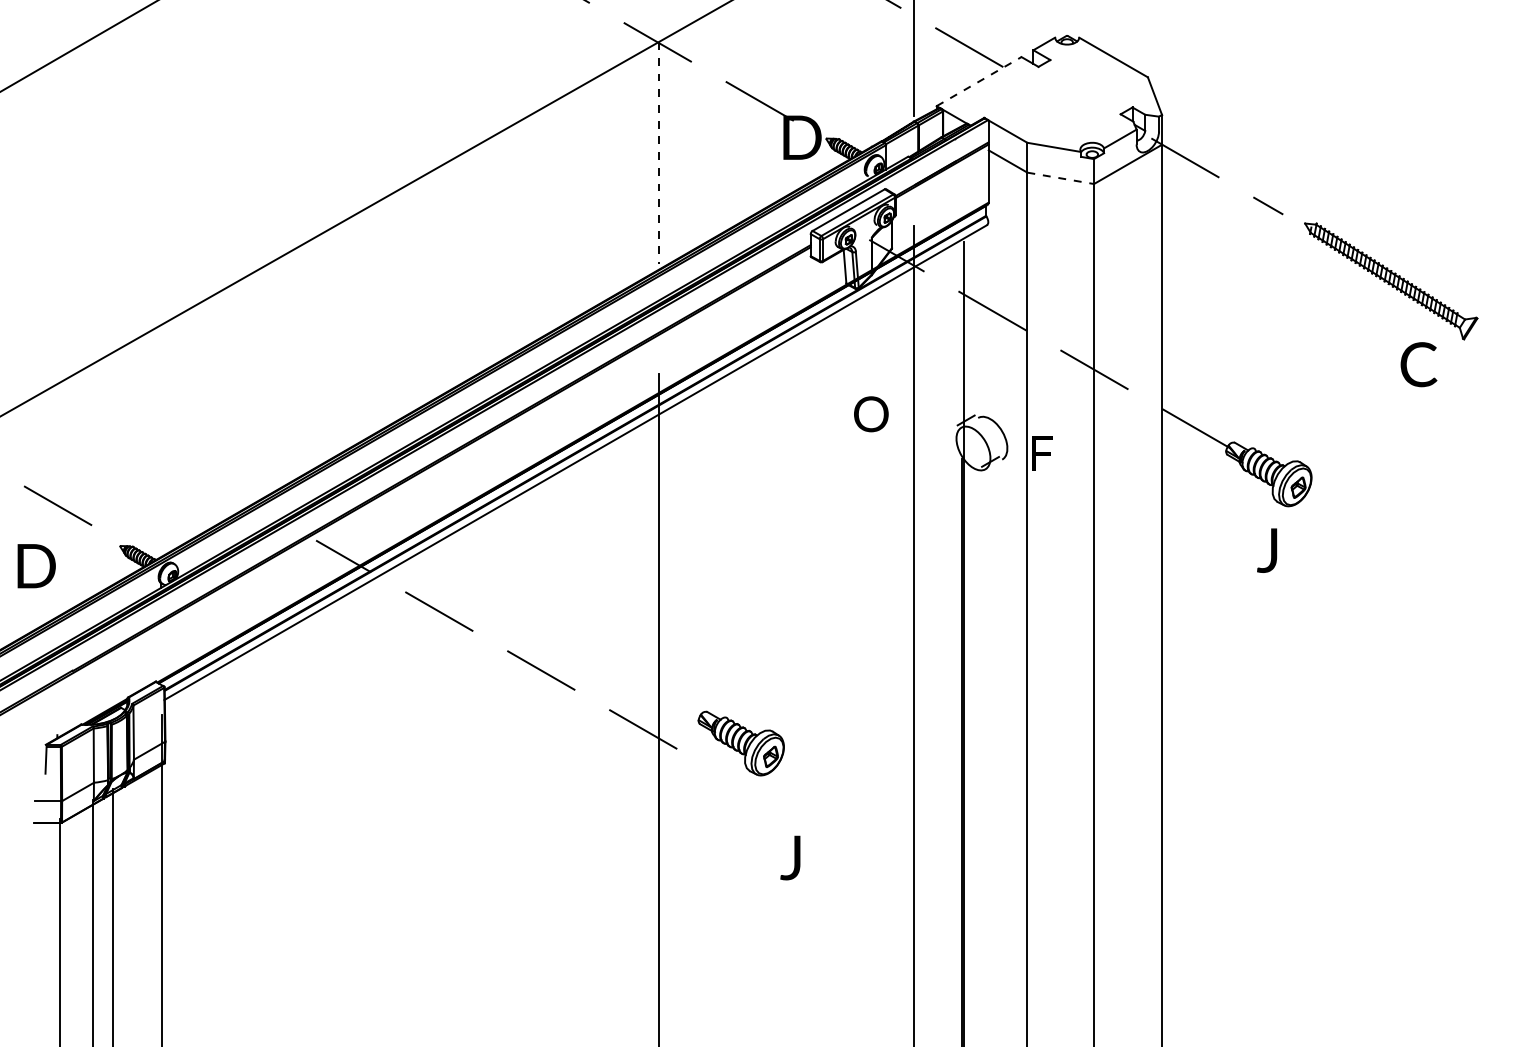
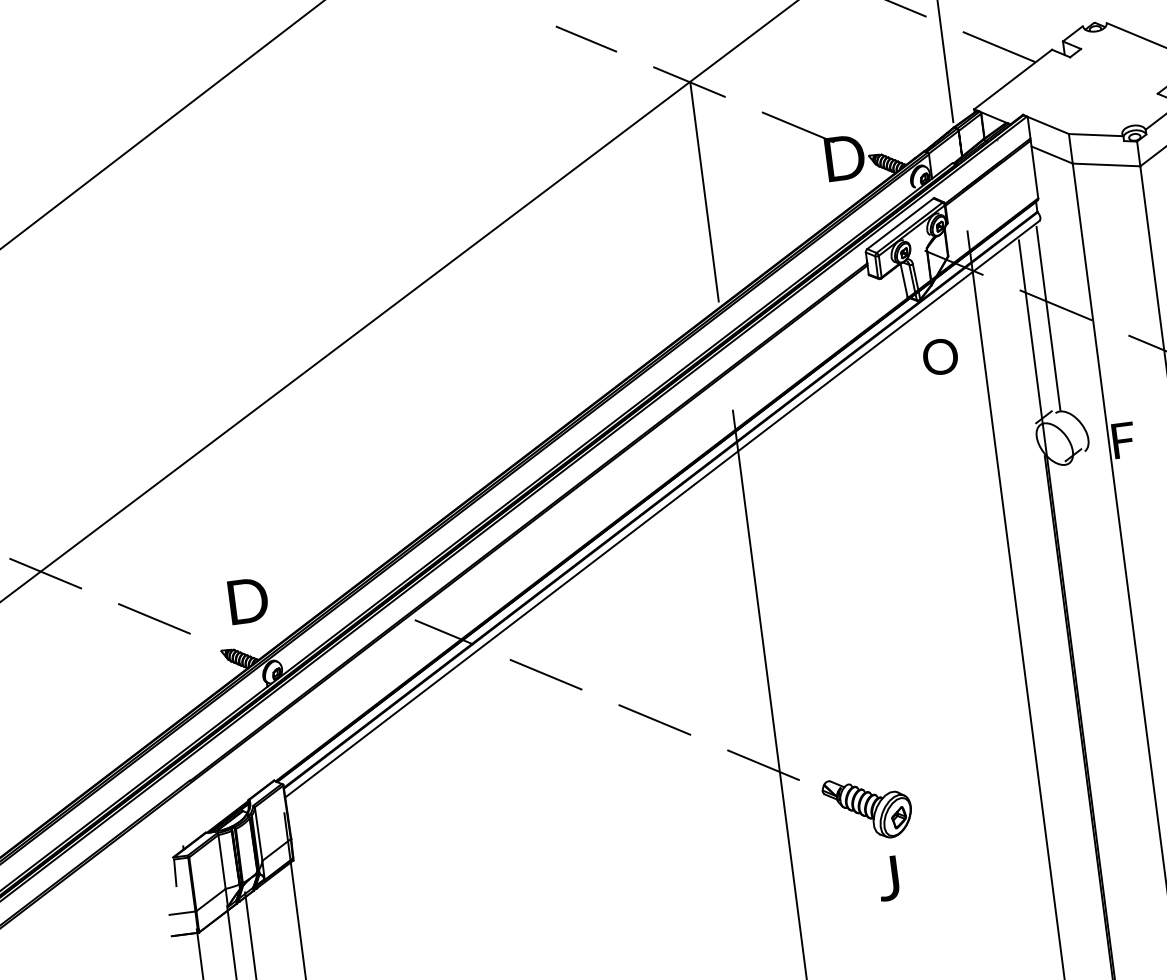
line: (979, 81) -> (1013, 79), dashed -> solid
line: (658, 153) -> (704, 192), dashed -> solid
line: (1060, 178) -> (1106, 165), dashed -> solid
line: (983, 322) -> (1048, 317), added
text: (871, 414) -> (940, 357), moved
text: (36, 566) -> (248, 601), moved
part: (740, 743) -> (867, 808), moved
text: (790, 857) -> (888, 878), moved

